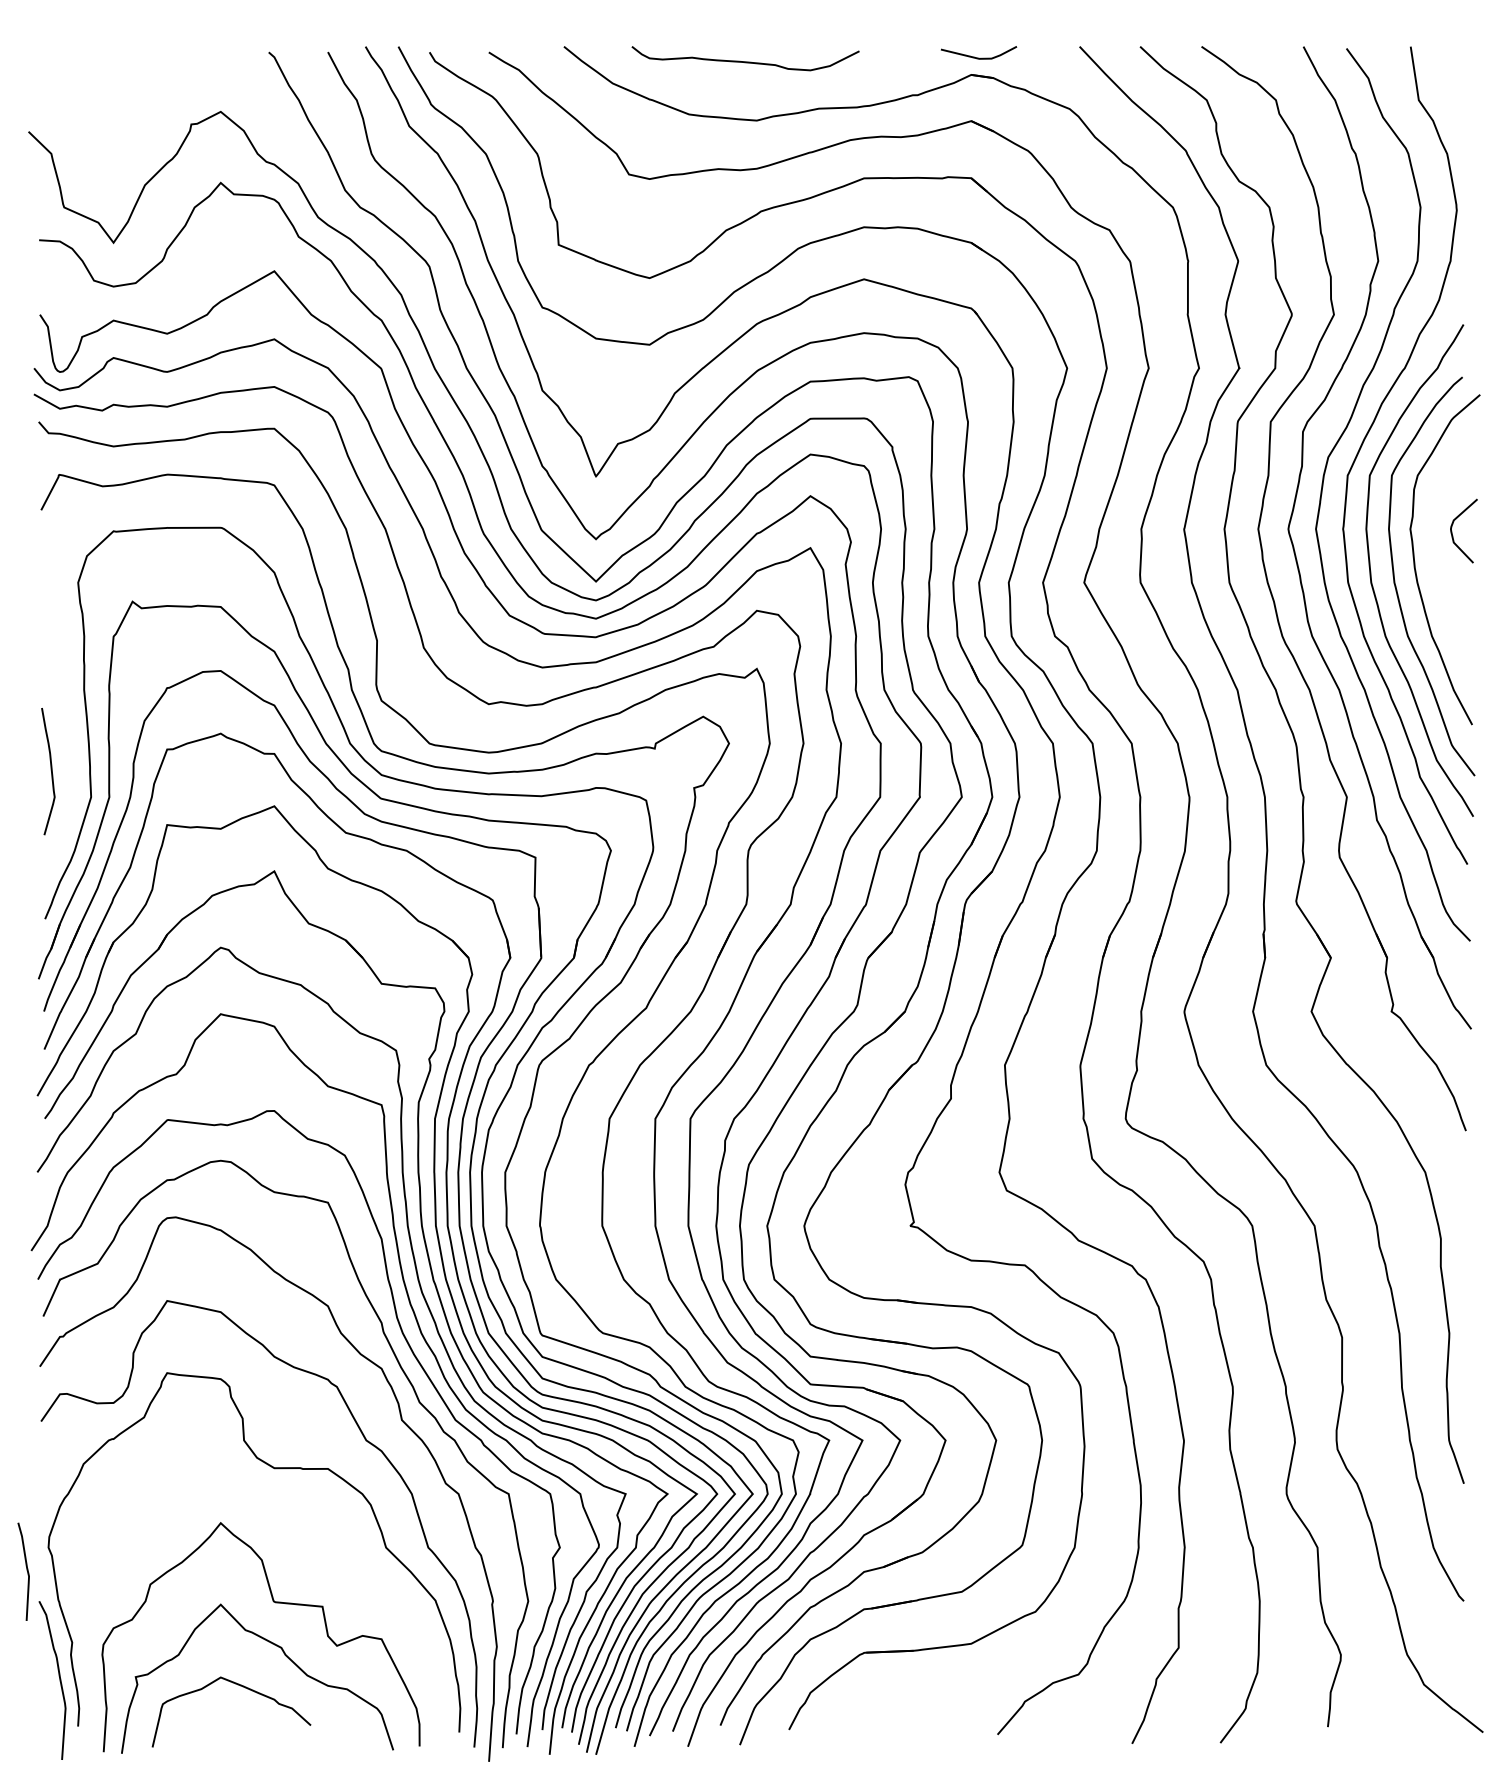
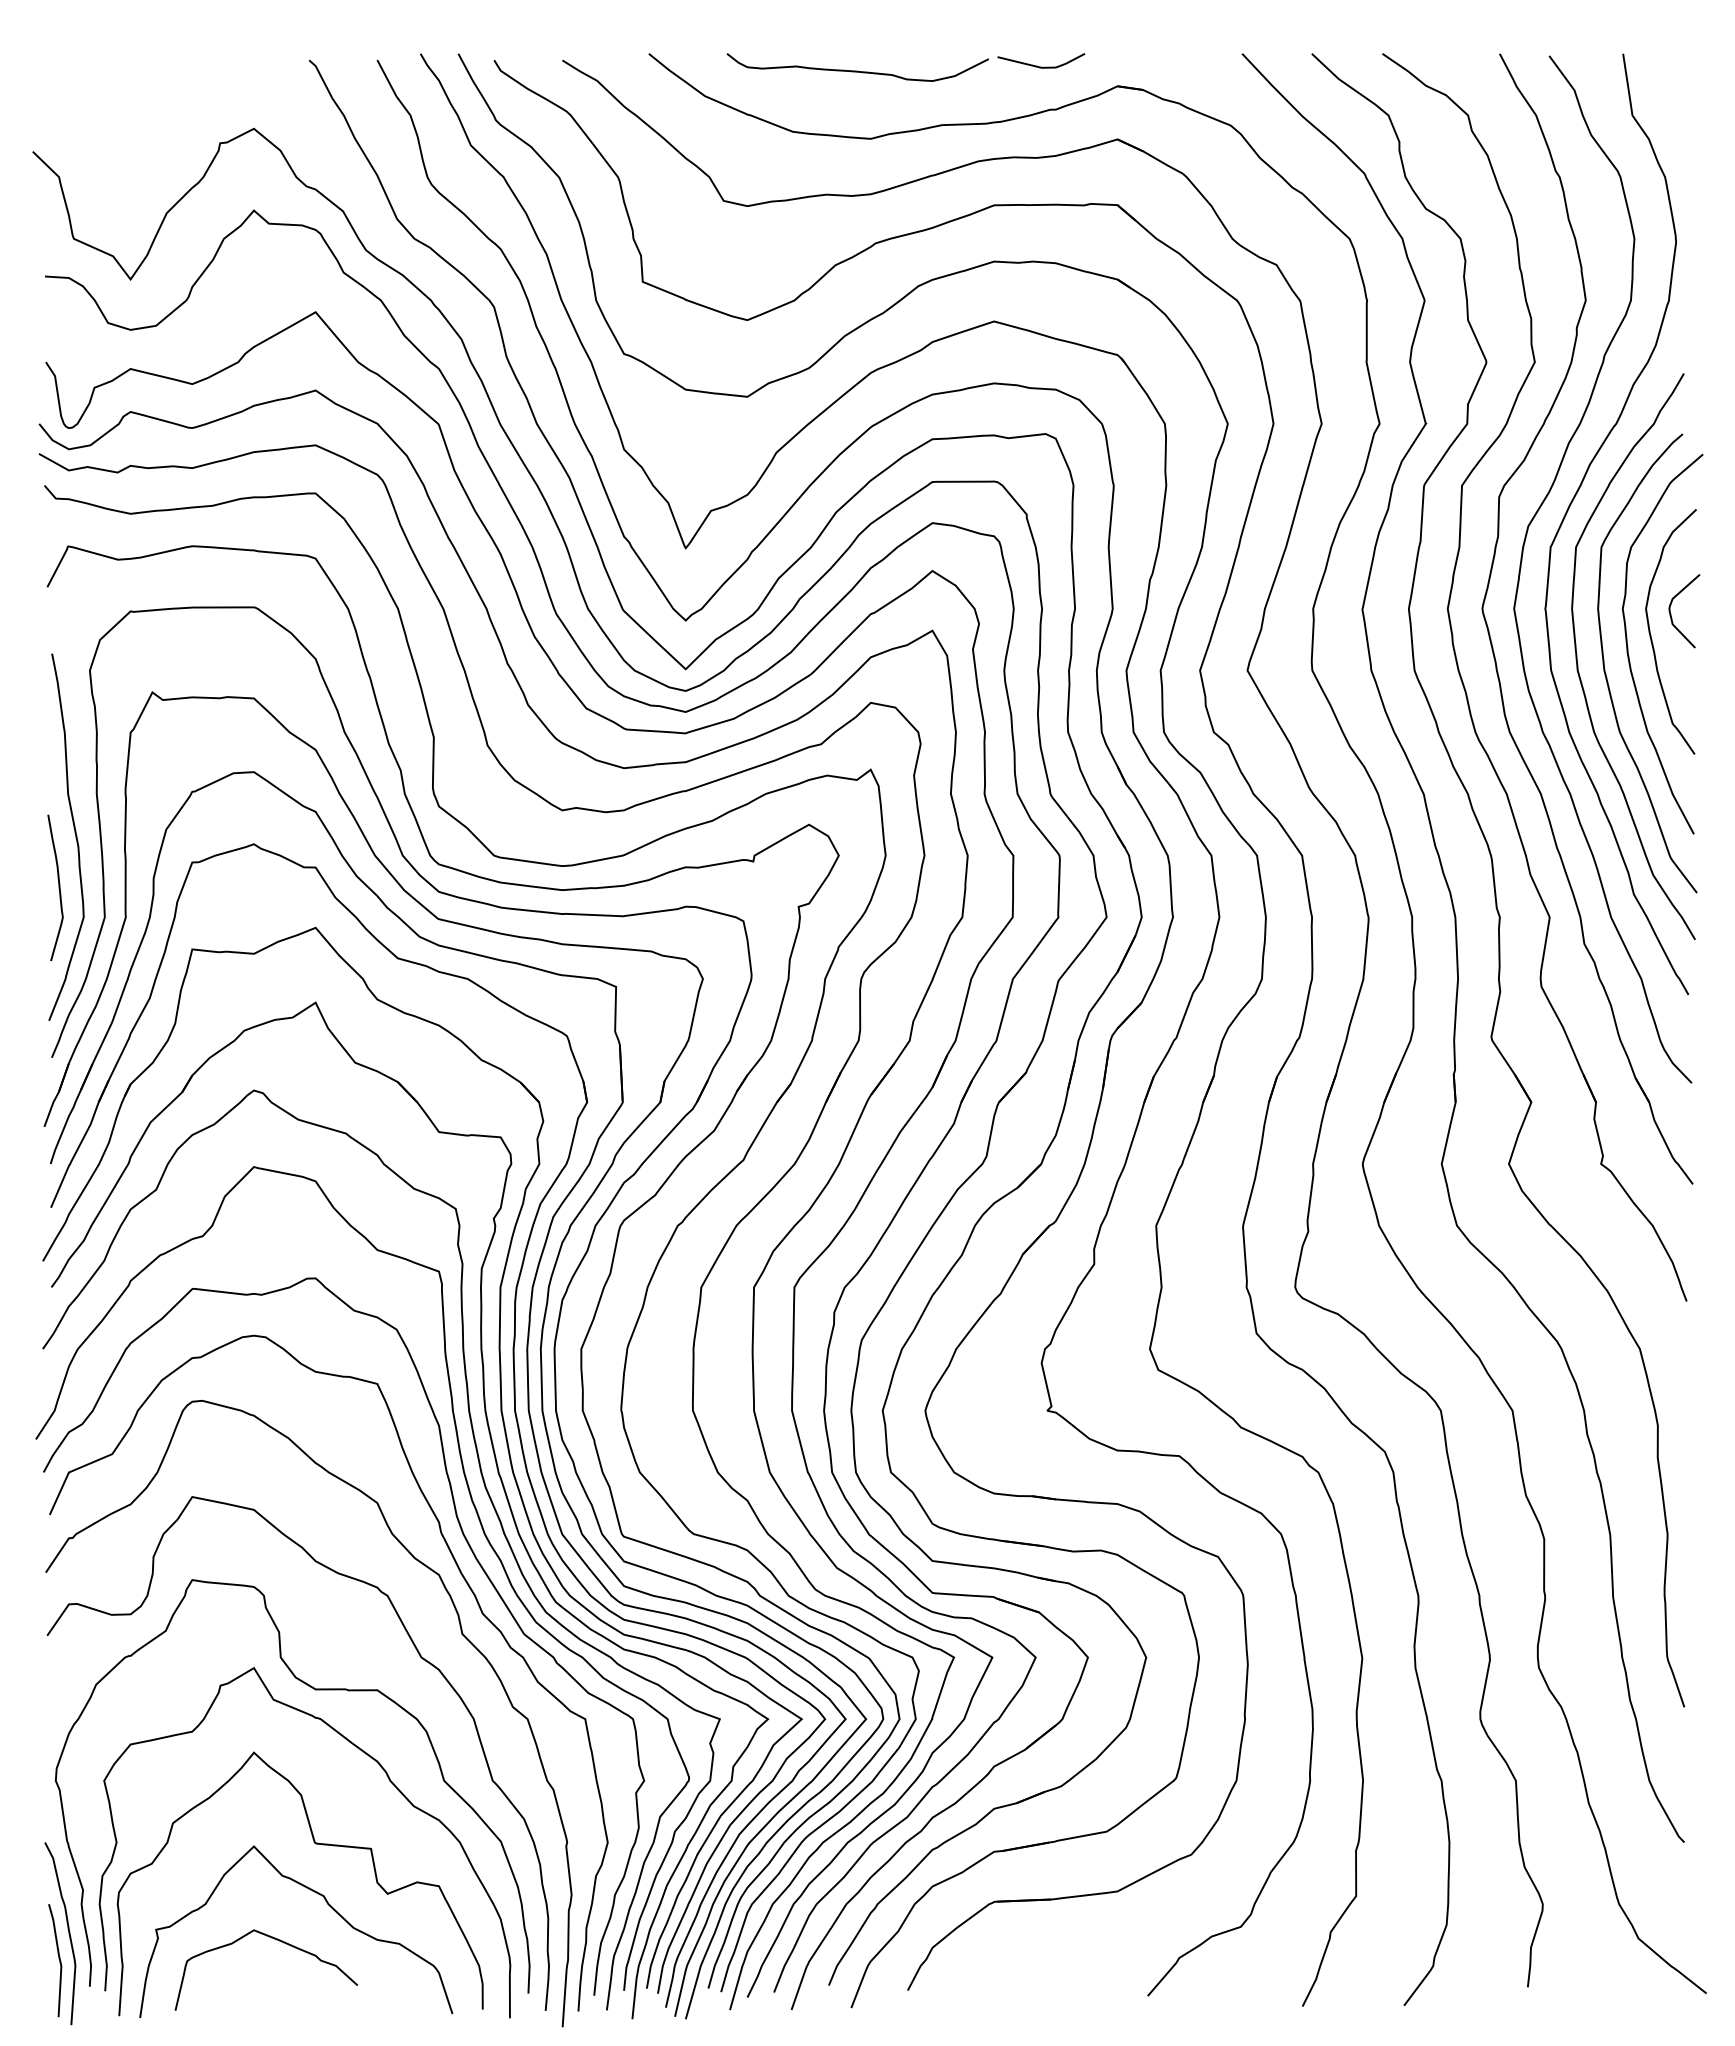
line: (979, 57) -> (1041, 66), moved
curve: (1435, 552) -> (1651, 635), added
curve: (64, 724) -> (74, 833), added
curve: (338, 1548) -> (389, 1781), added
curve: (26, 1569) -> (58, 1958), moved

